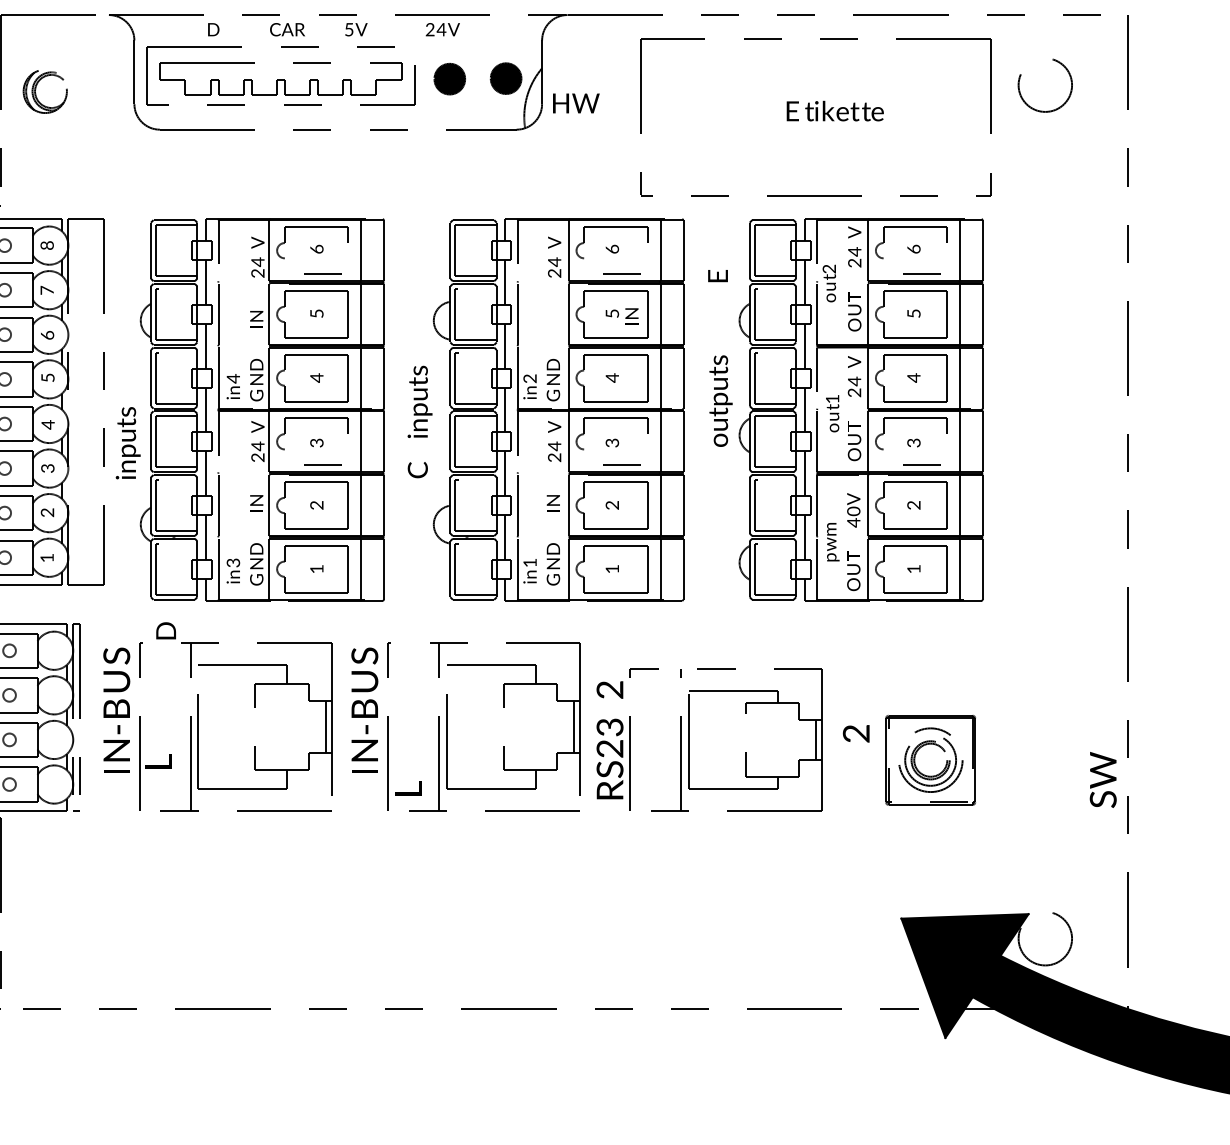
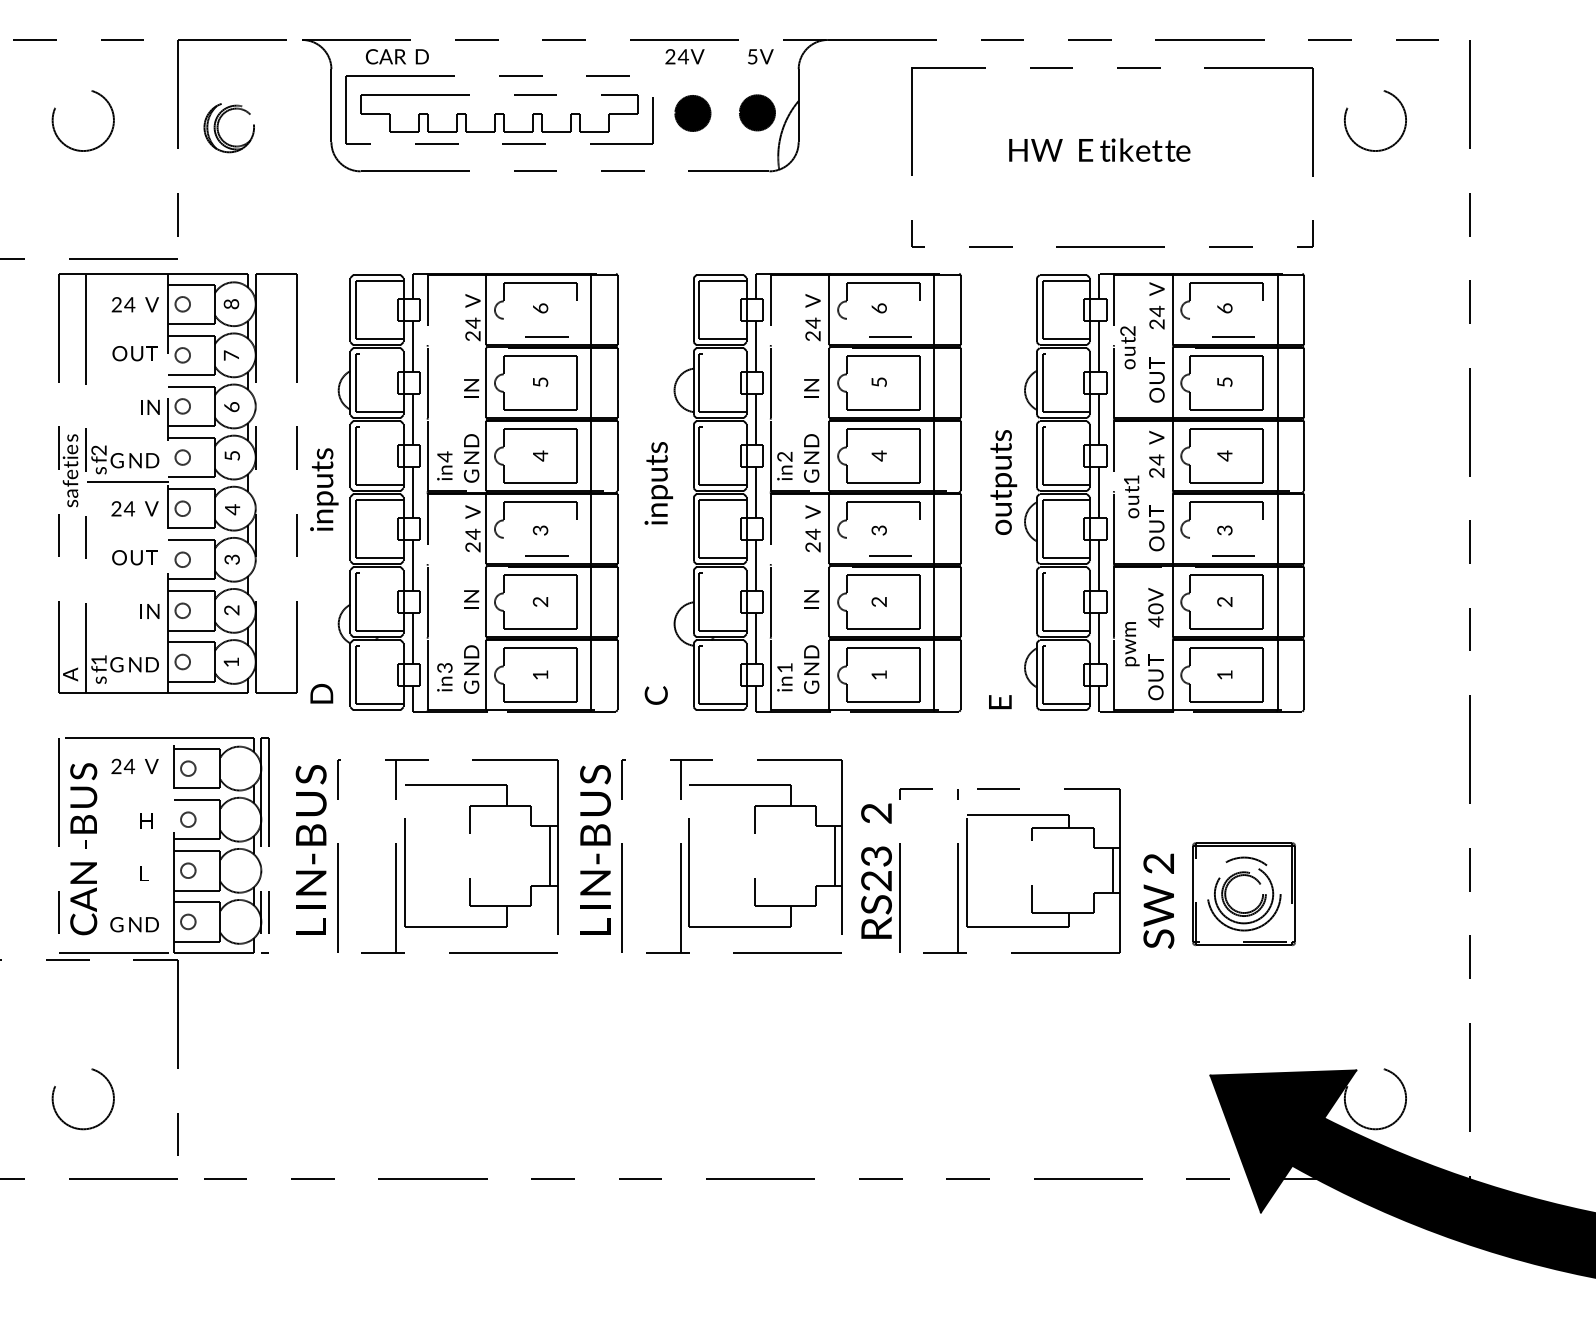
text: (287, 29) -> (385, 56), moved
text: (356, 29) -> (760, 56), moved
text: (575, 103) -> (1035, 150), moved
text: (718, 276) -> (1000, 702), moved
text: (631, 316) -> (811, 388), moved
text: (128, 443) -> (324, 489), moved
text: (417, 470) -> (655, 695), moved
text: (165, 630) -> (321, 693), moved
text: (158, 761) -> (310, 926), moved
text: (1102, 779) -> (1158, 916), moved
text: (408, 788) -> (595, 926), moved

